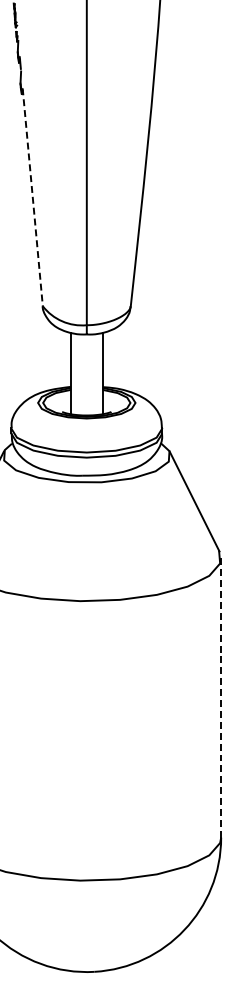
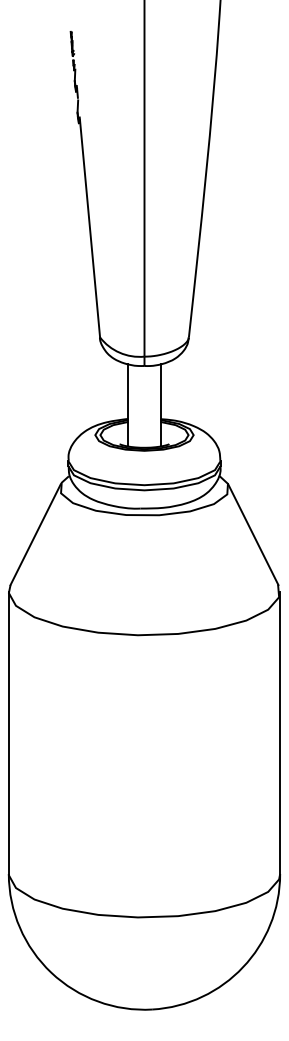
line: (32, 197) -> (89, 227), dashed -> solid
line: (221, 697) -> (280, 732), dashed -> solid

